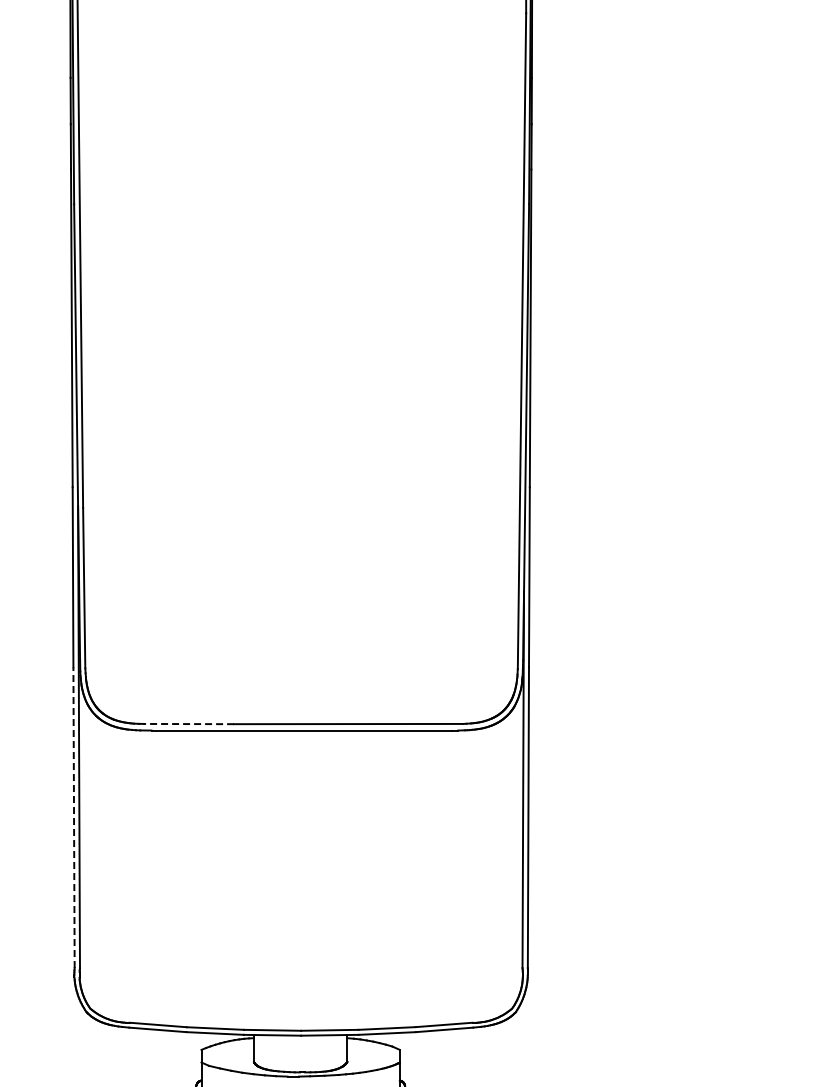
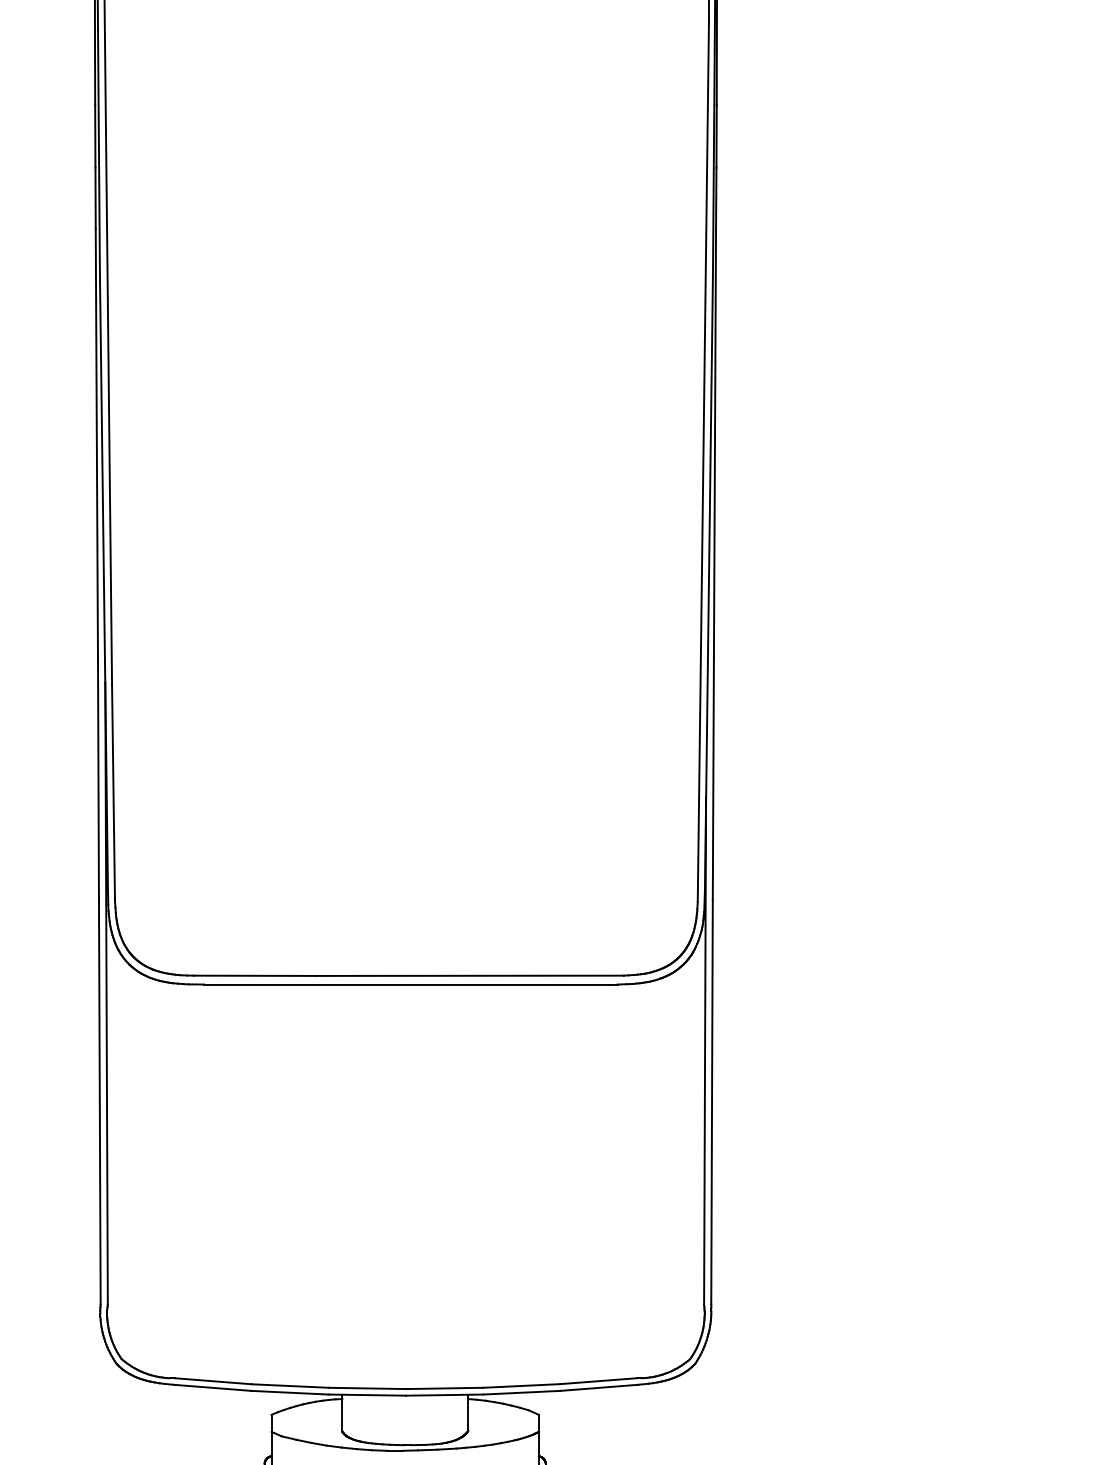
line: (188, 724) -> (254, 976), dashed -> solid
line: (74, 817) -> (100, 1101), dashed -> solid

